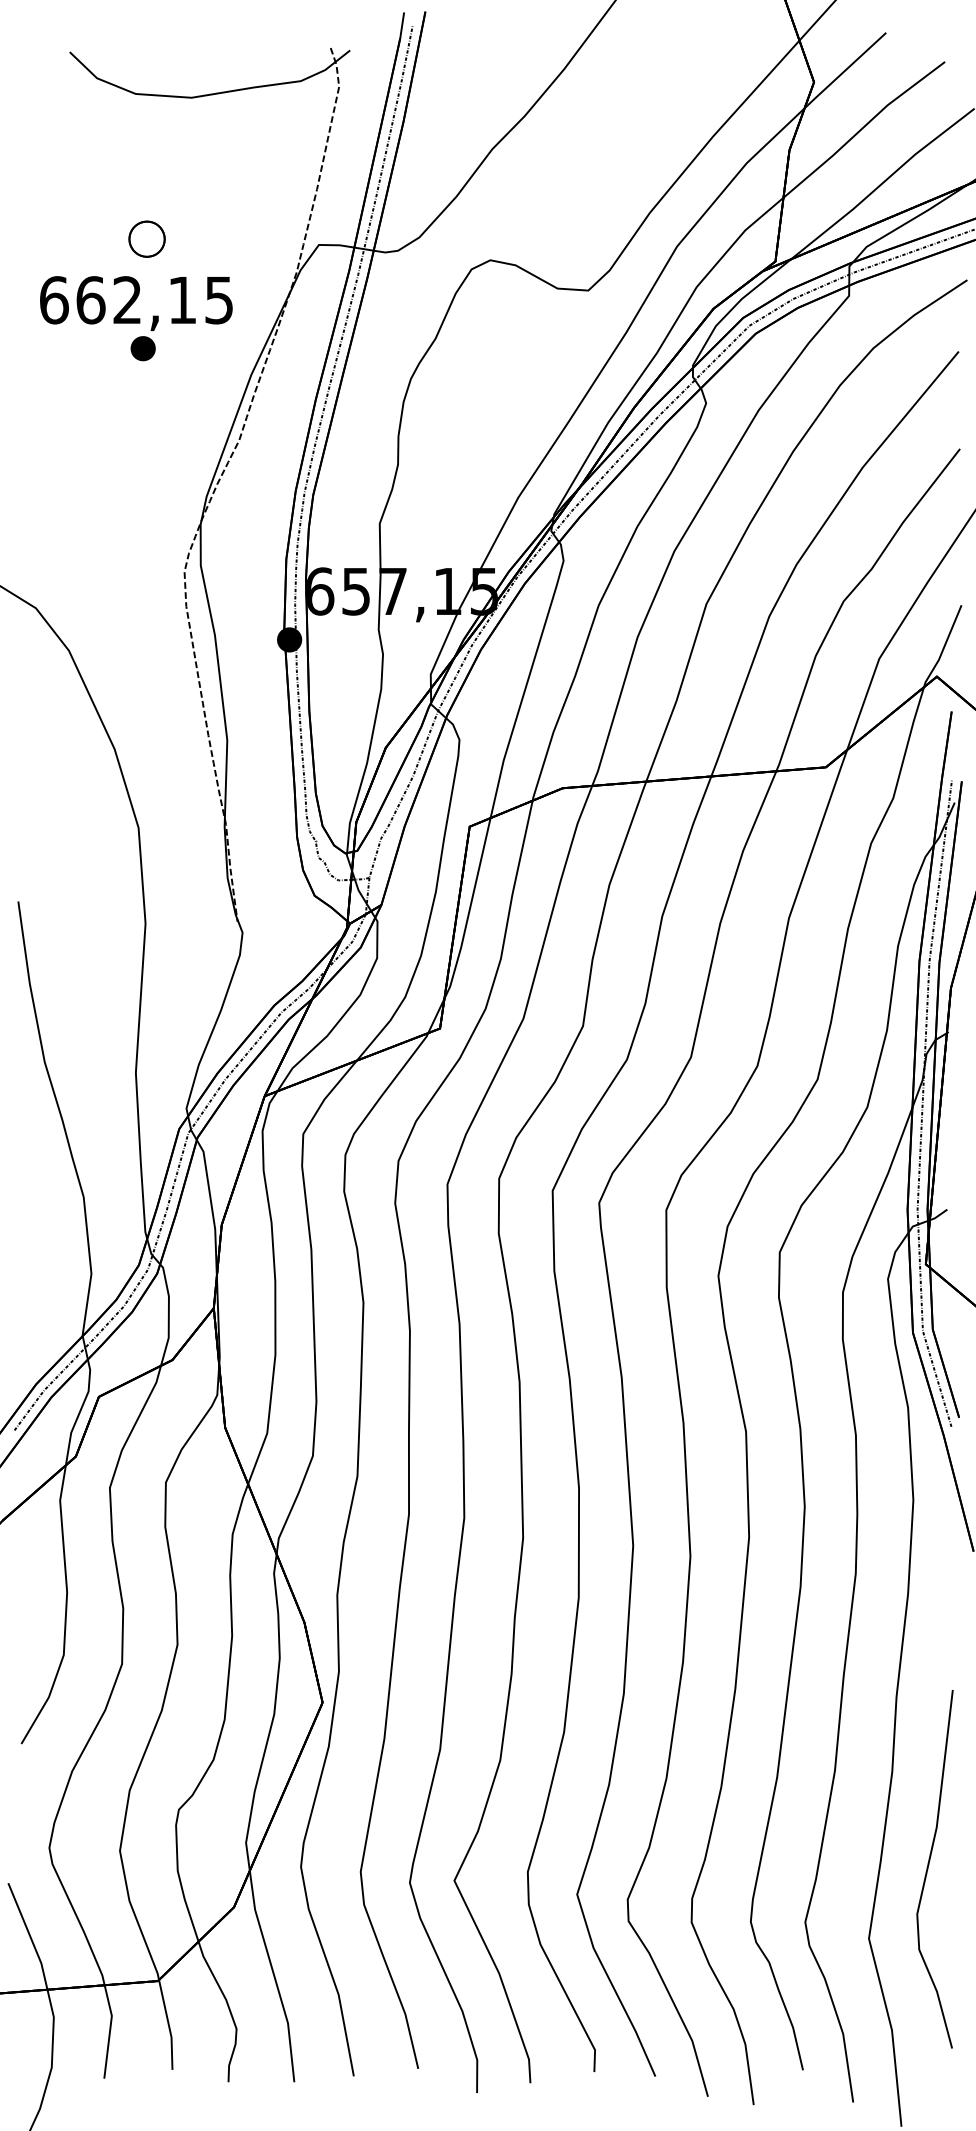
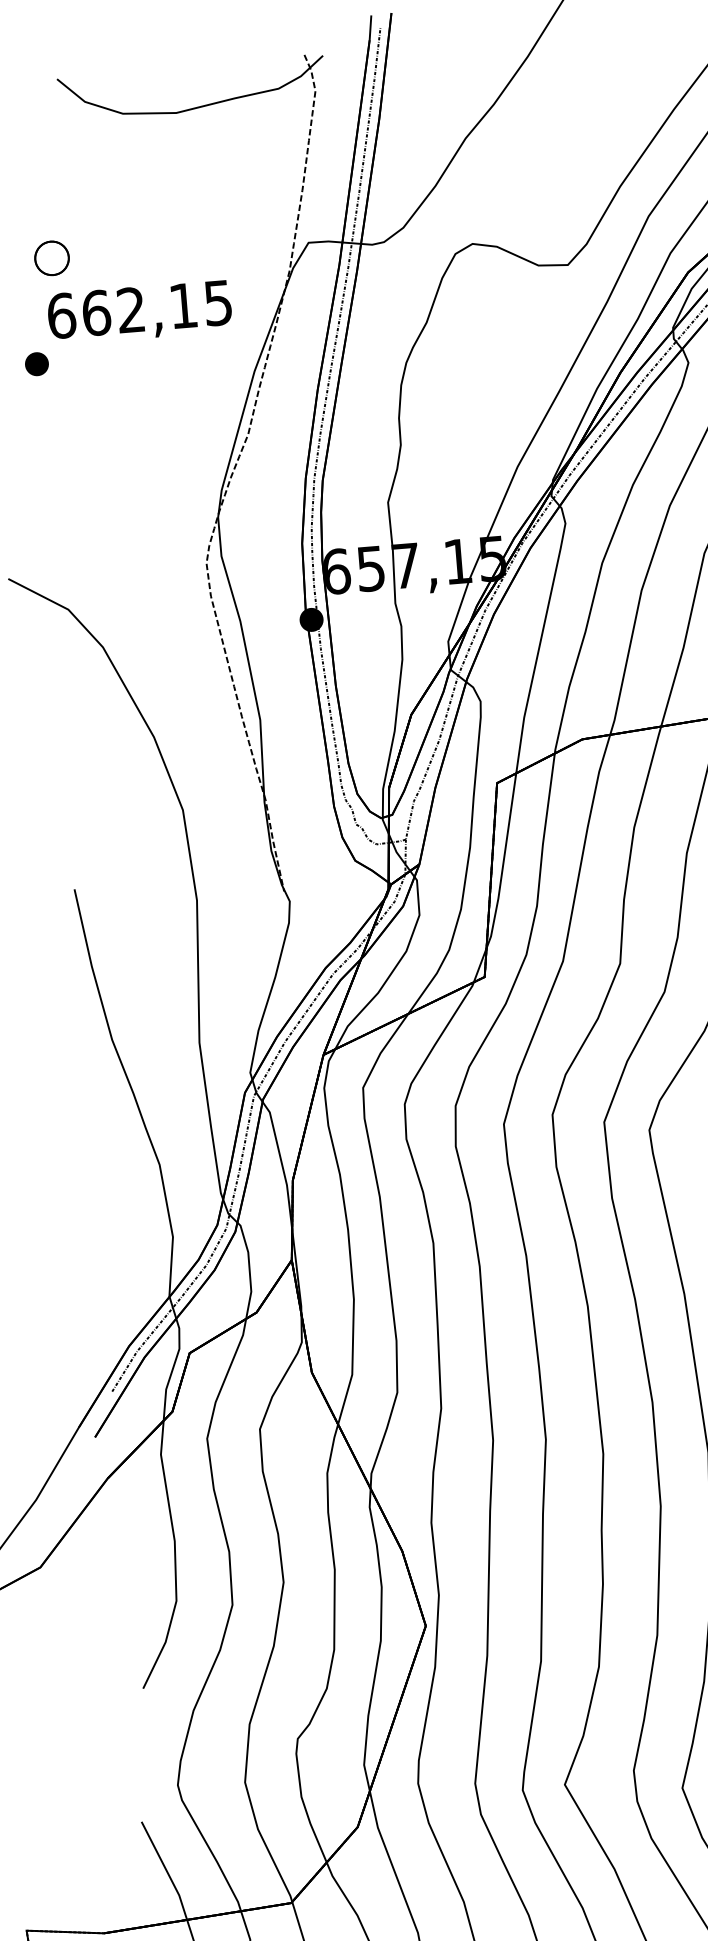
part: (146, 238) -> (51, 257), moved
part: (142, 348) -> (36, 364), moved

